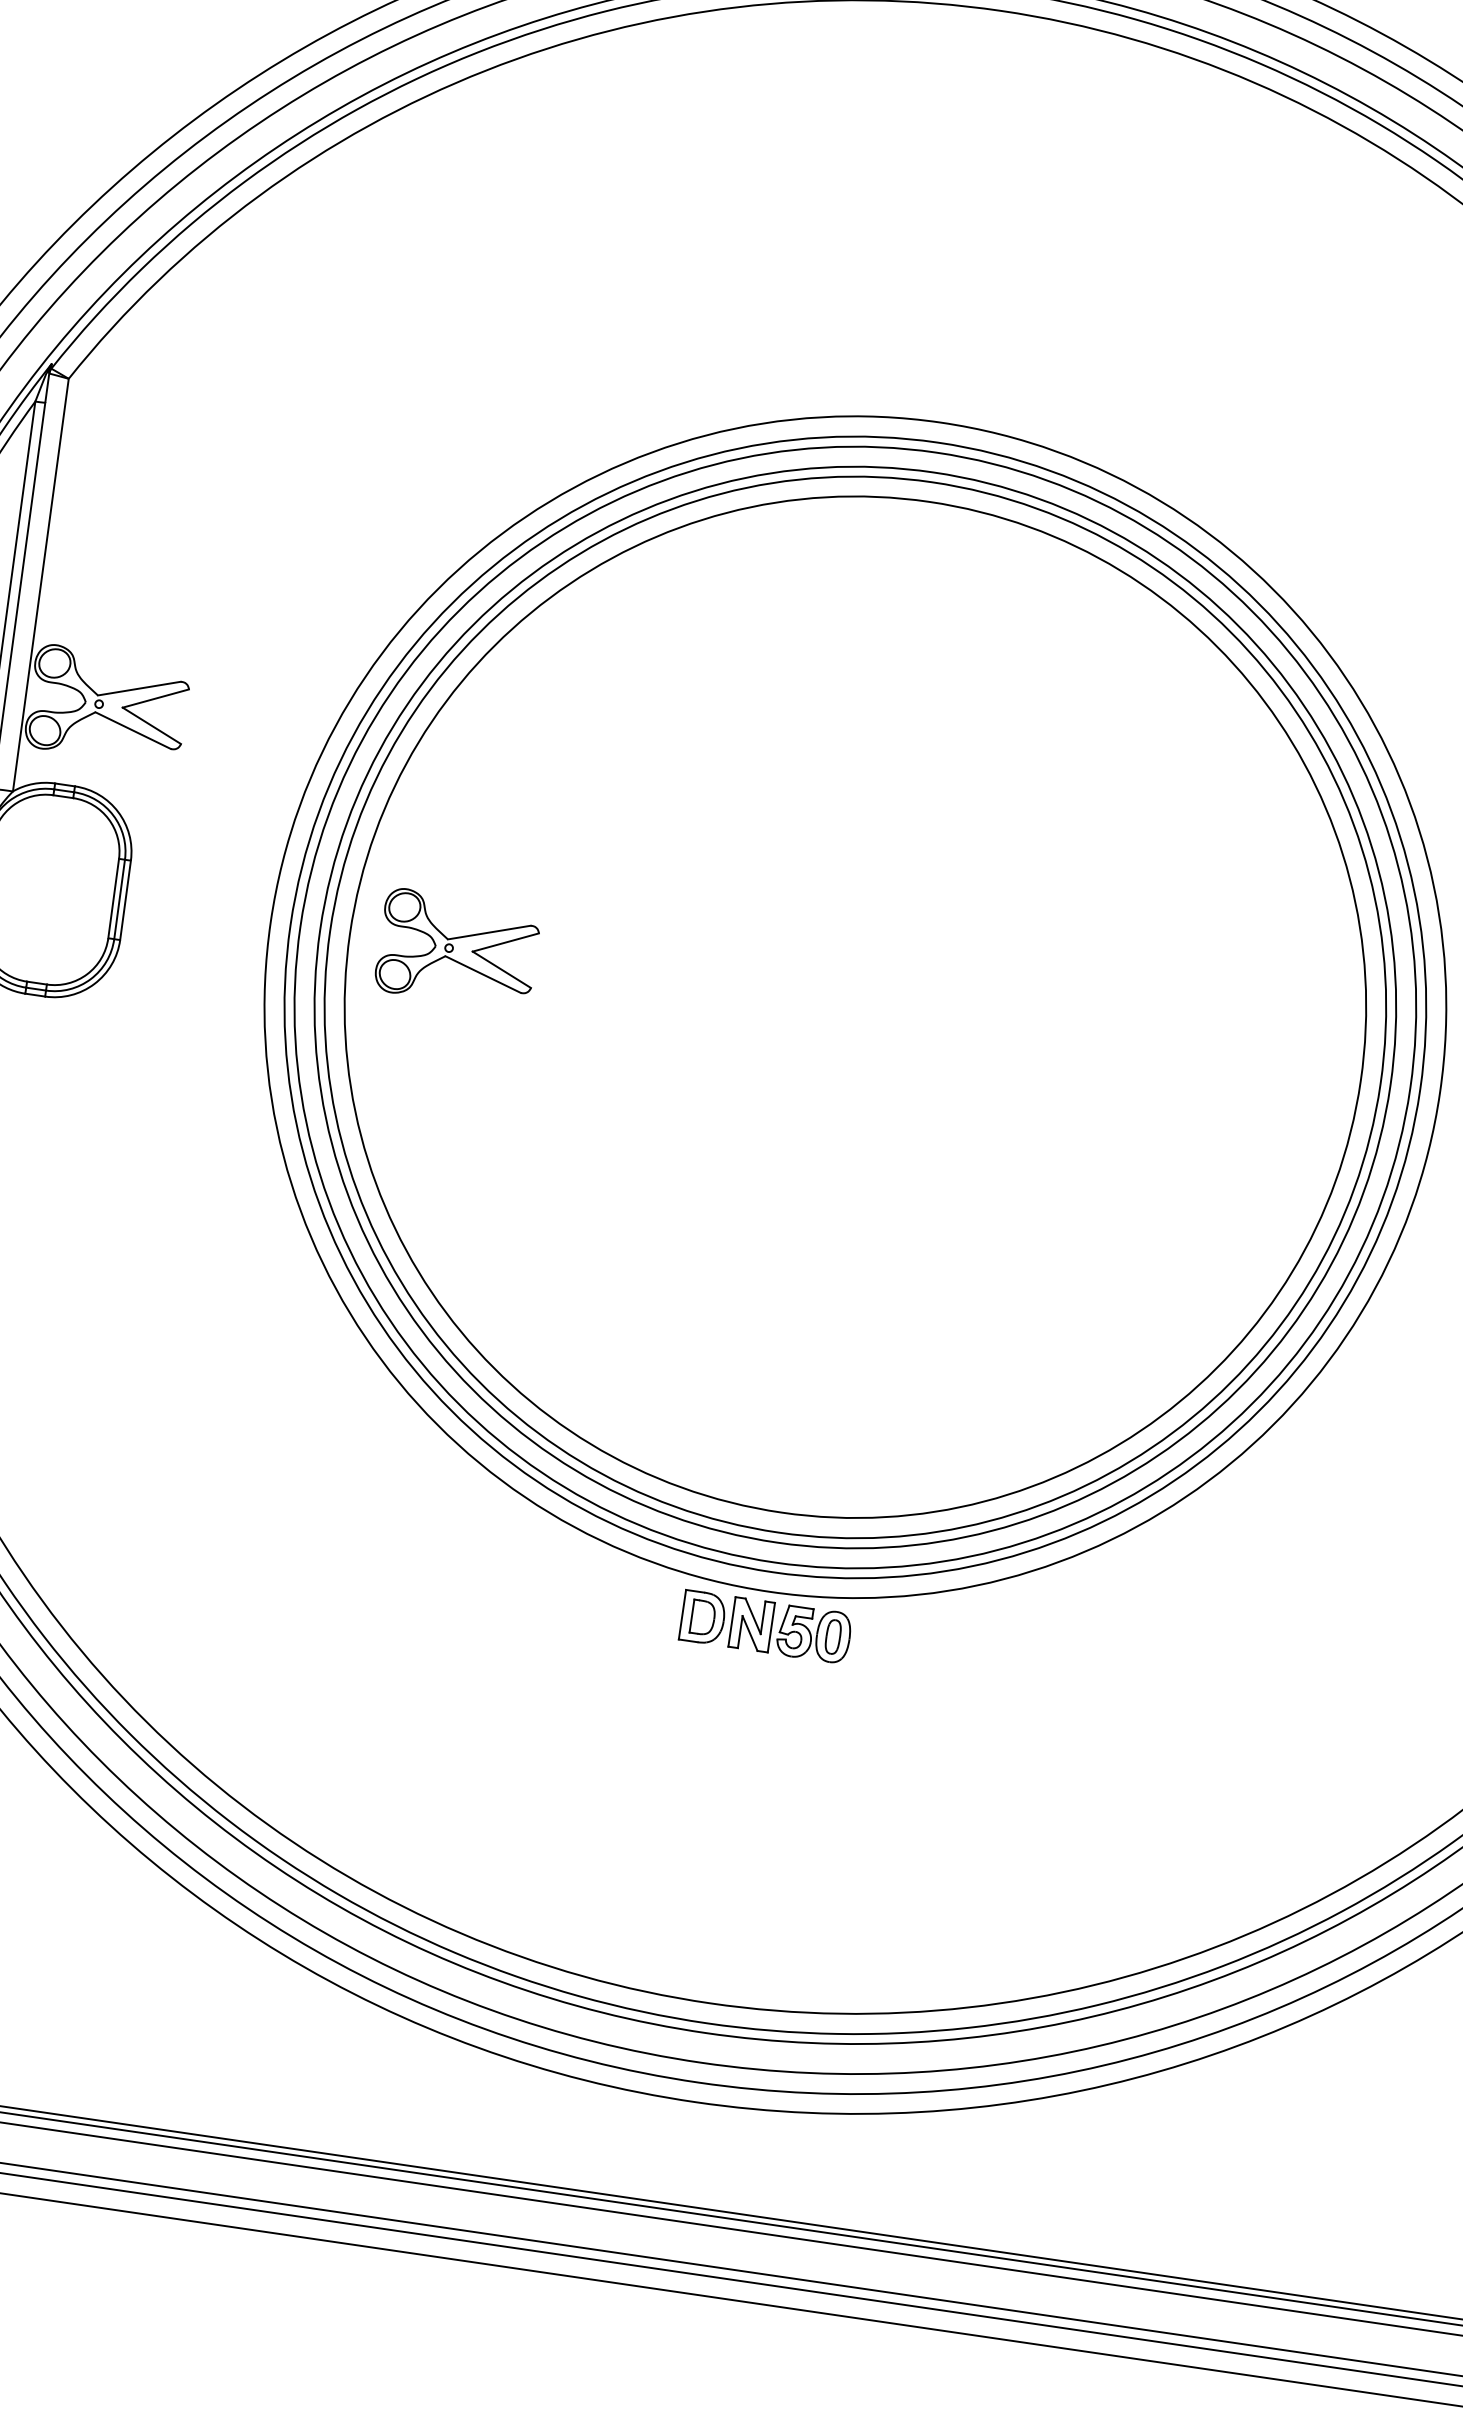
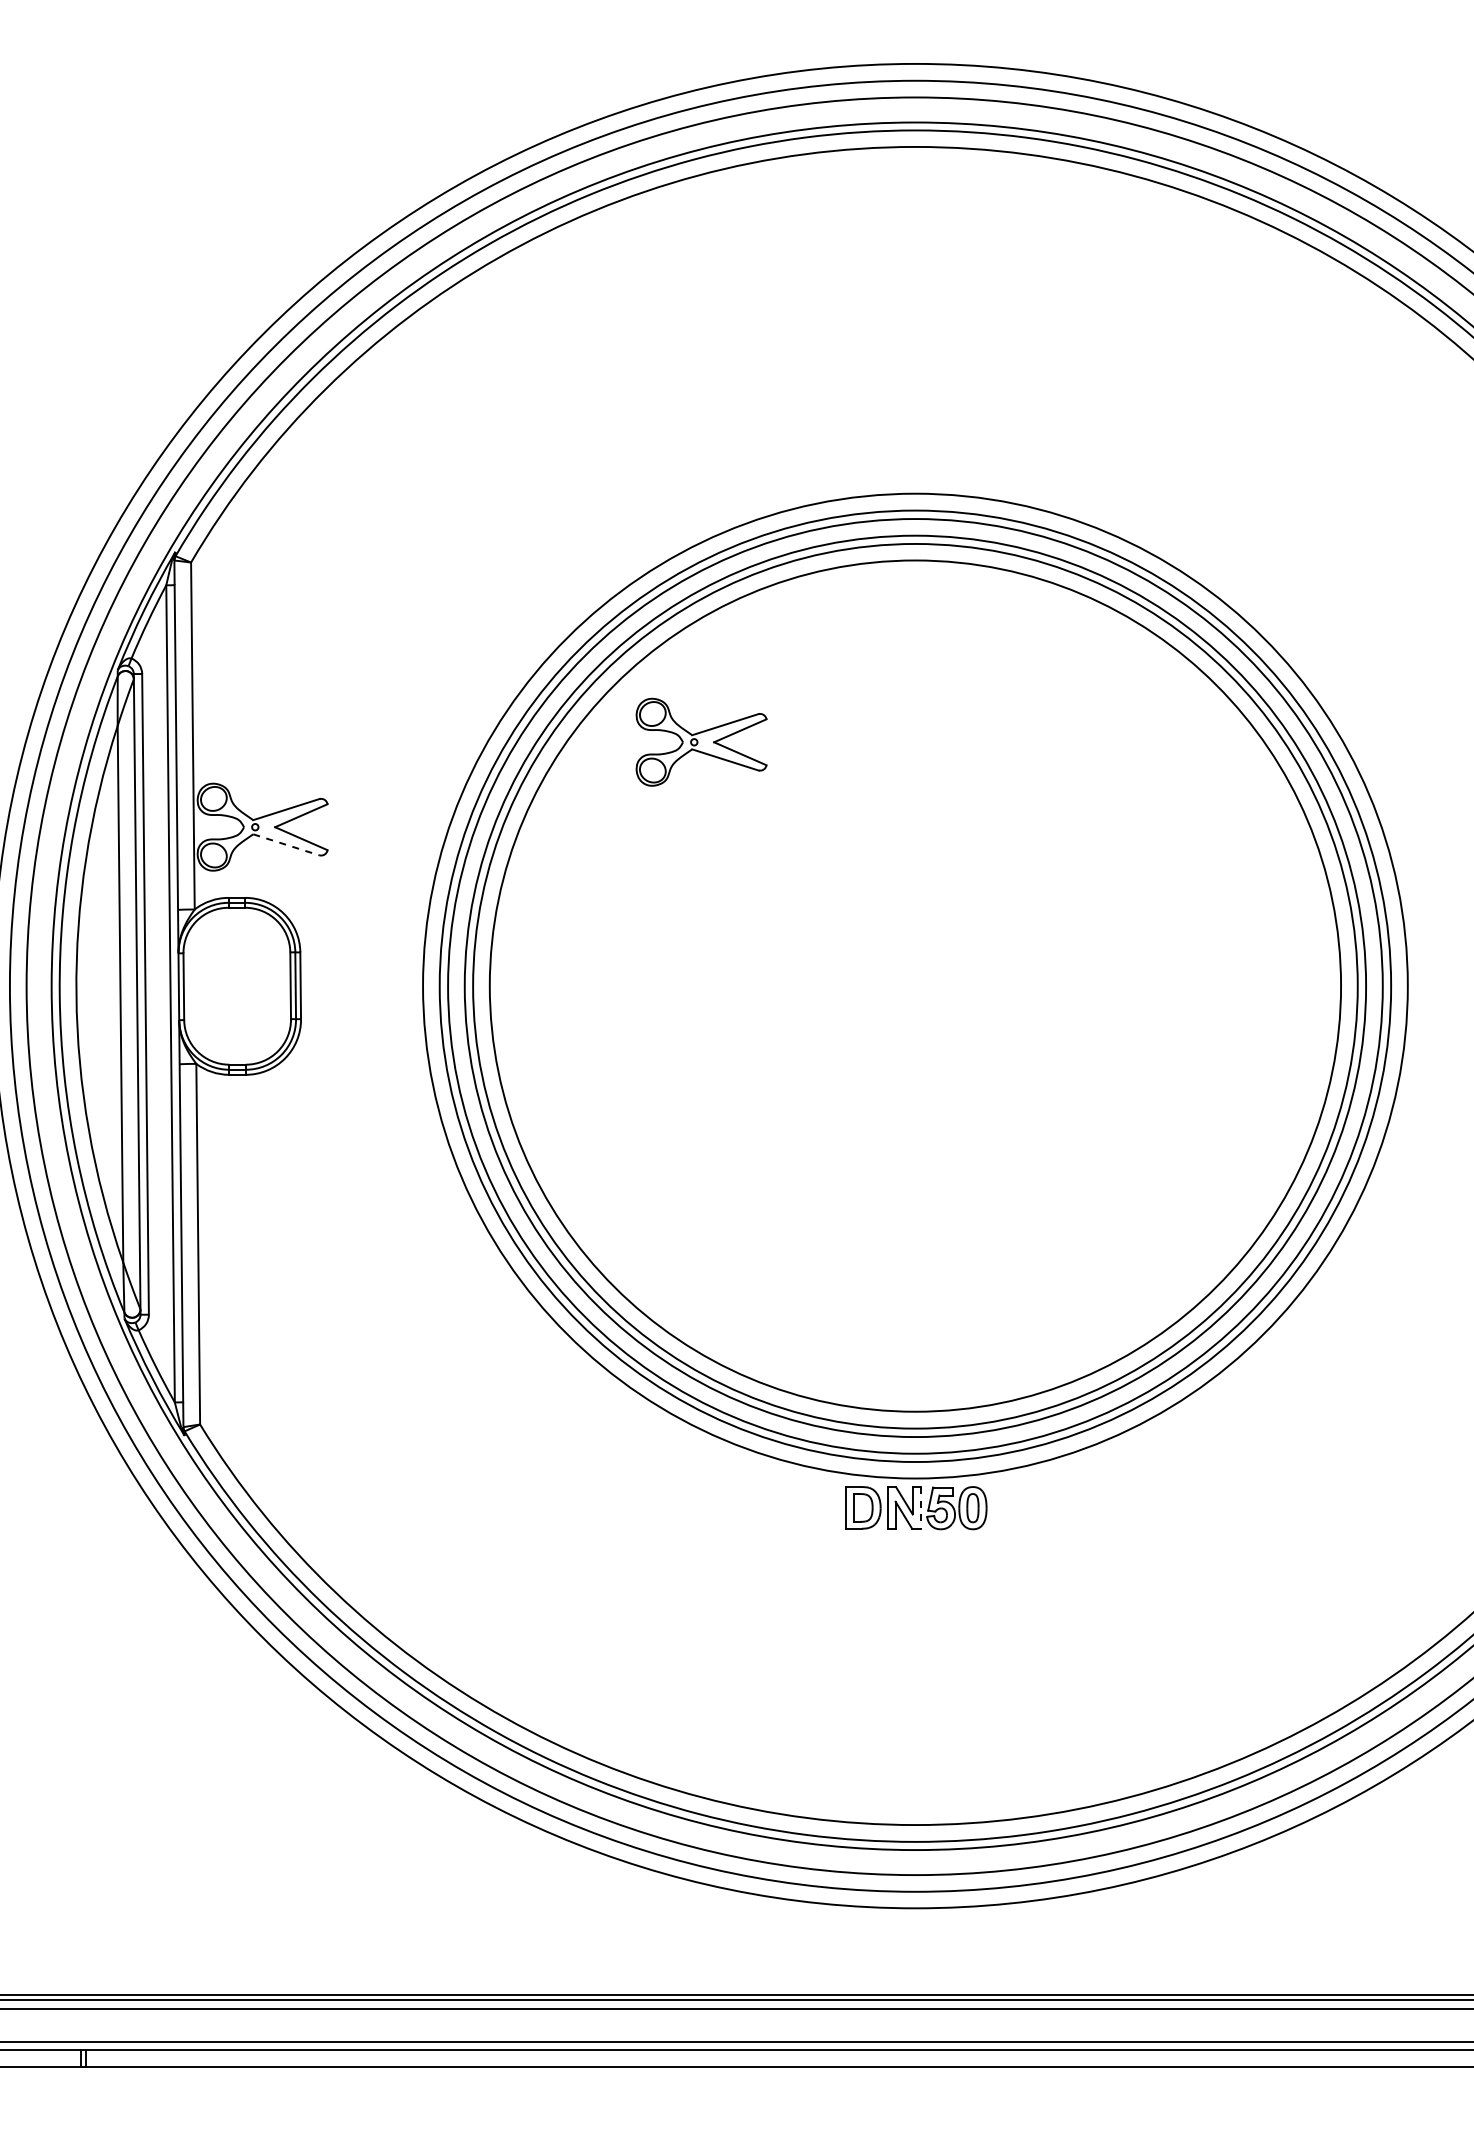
line: (133, 730) -> (286, 844), solid -> dashed
part: (457, 948) -> (701, 741), moved
line: (771, 1627) -> (920, 1507), solid -> dashed

